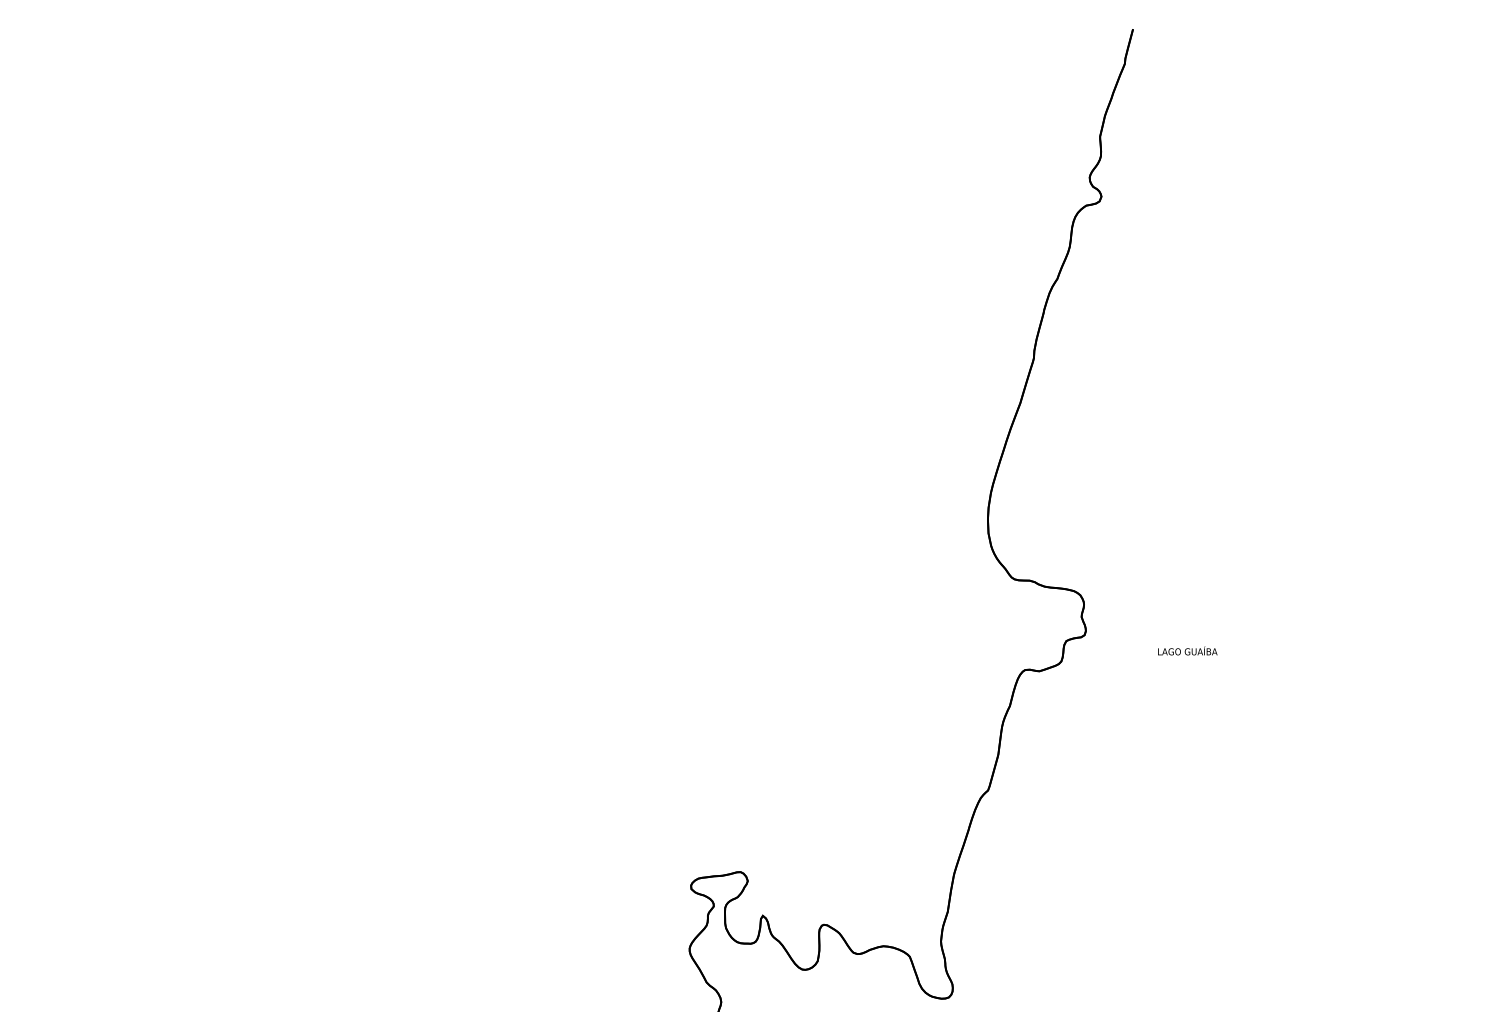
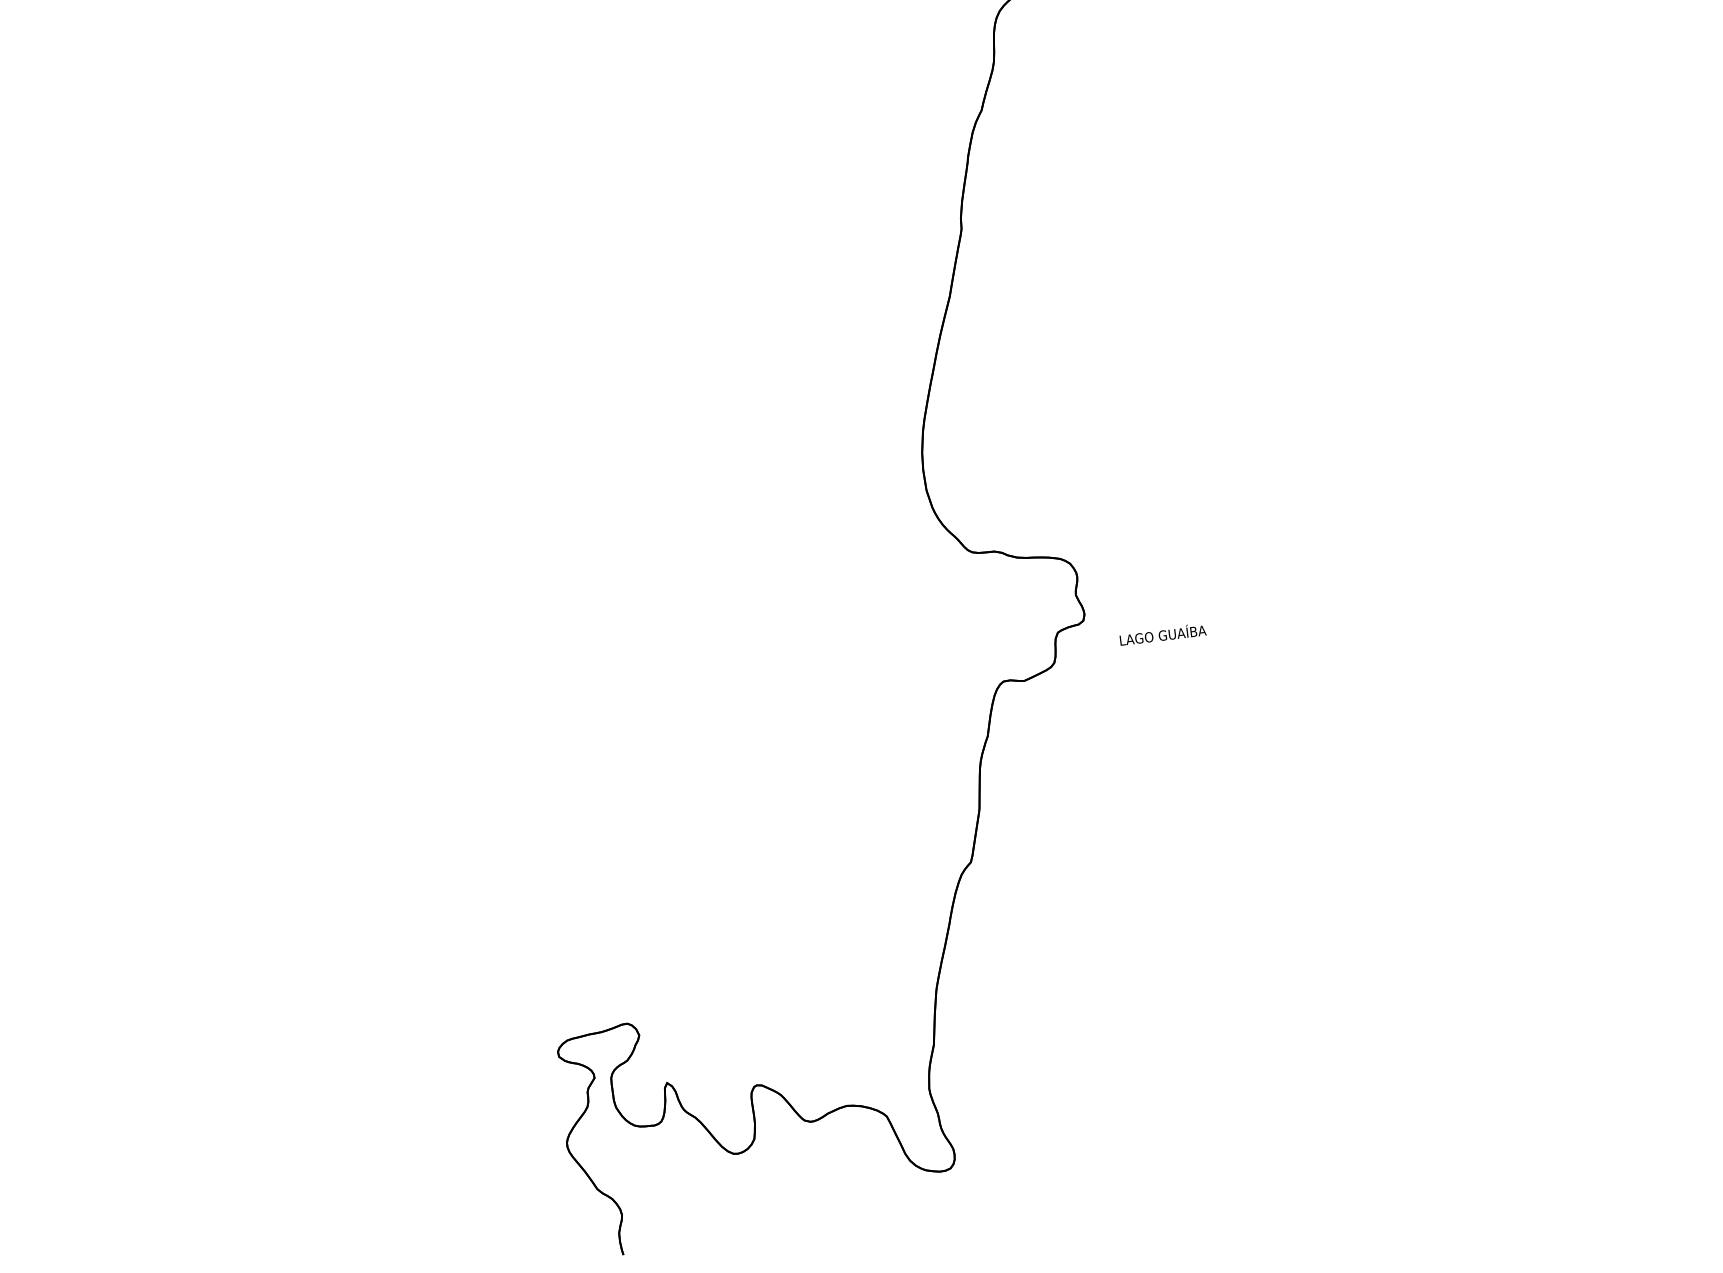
text: (1187, 650) -> (1162, 633), moved

